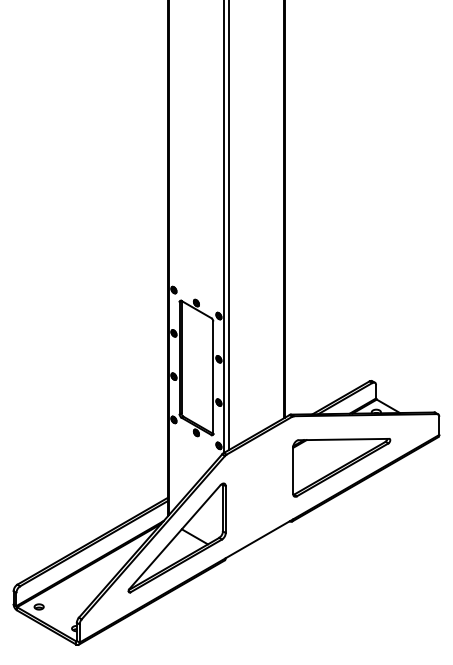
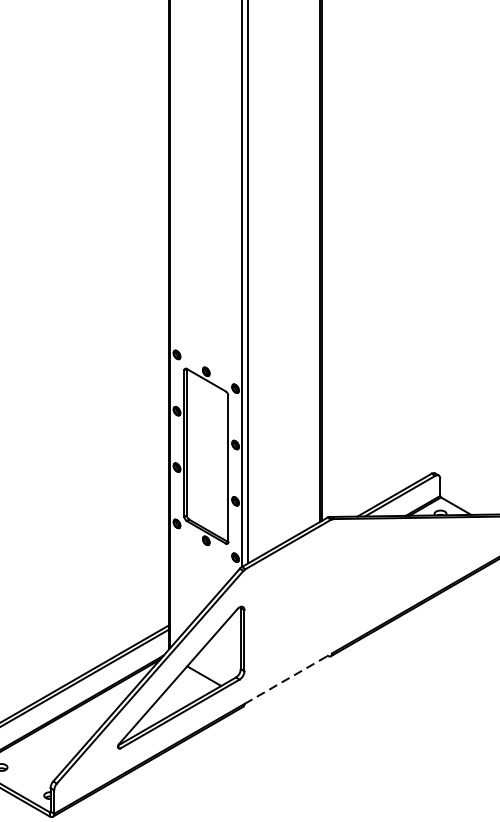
part: (341, 467) -> (395, 585), removed
line: (259, 538) -> (288, 678), solid -> dashed

